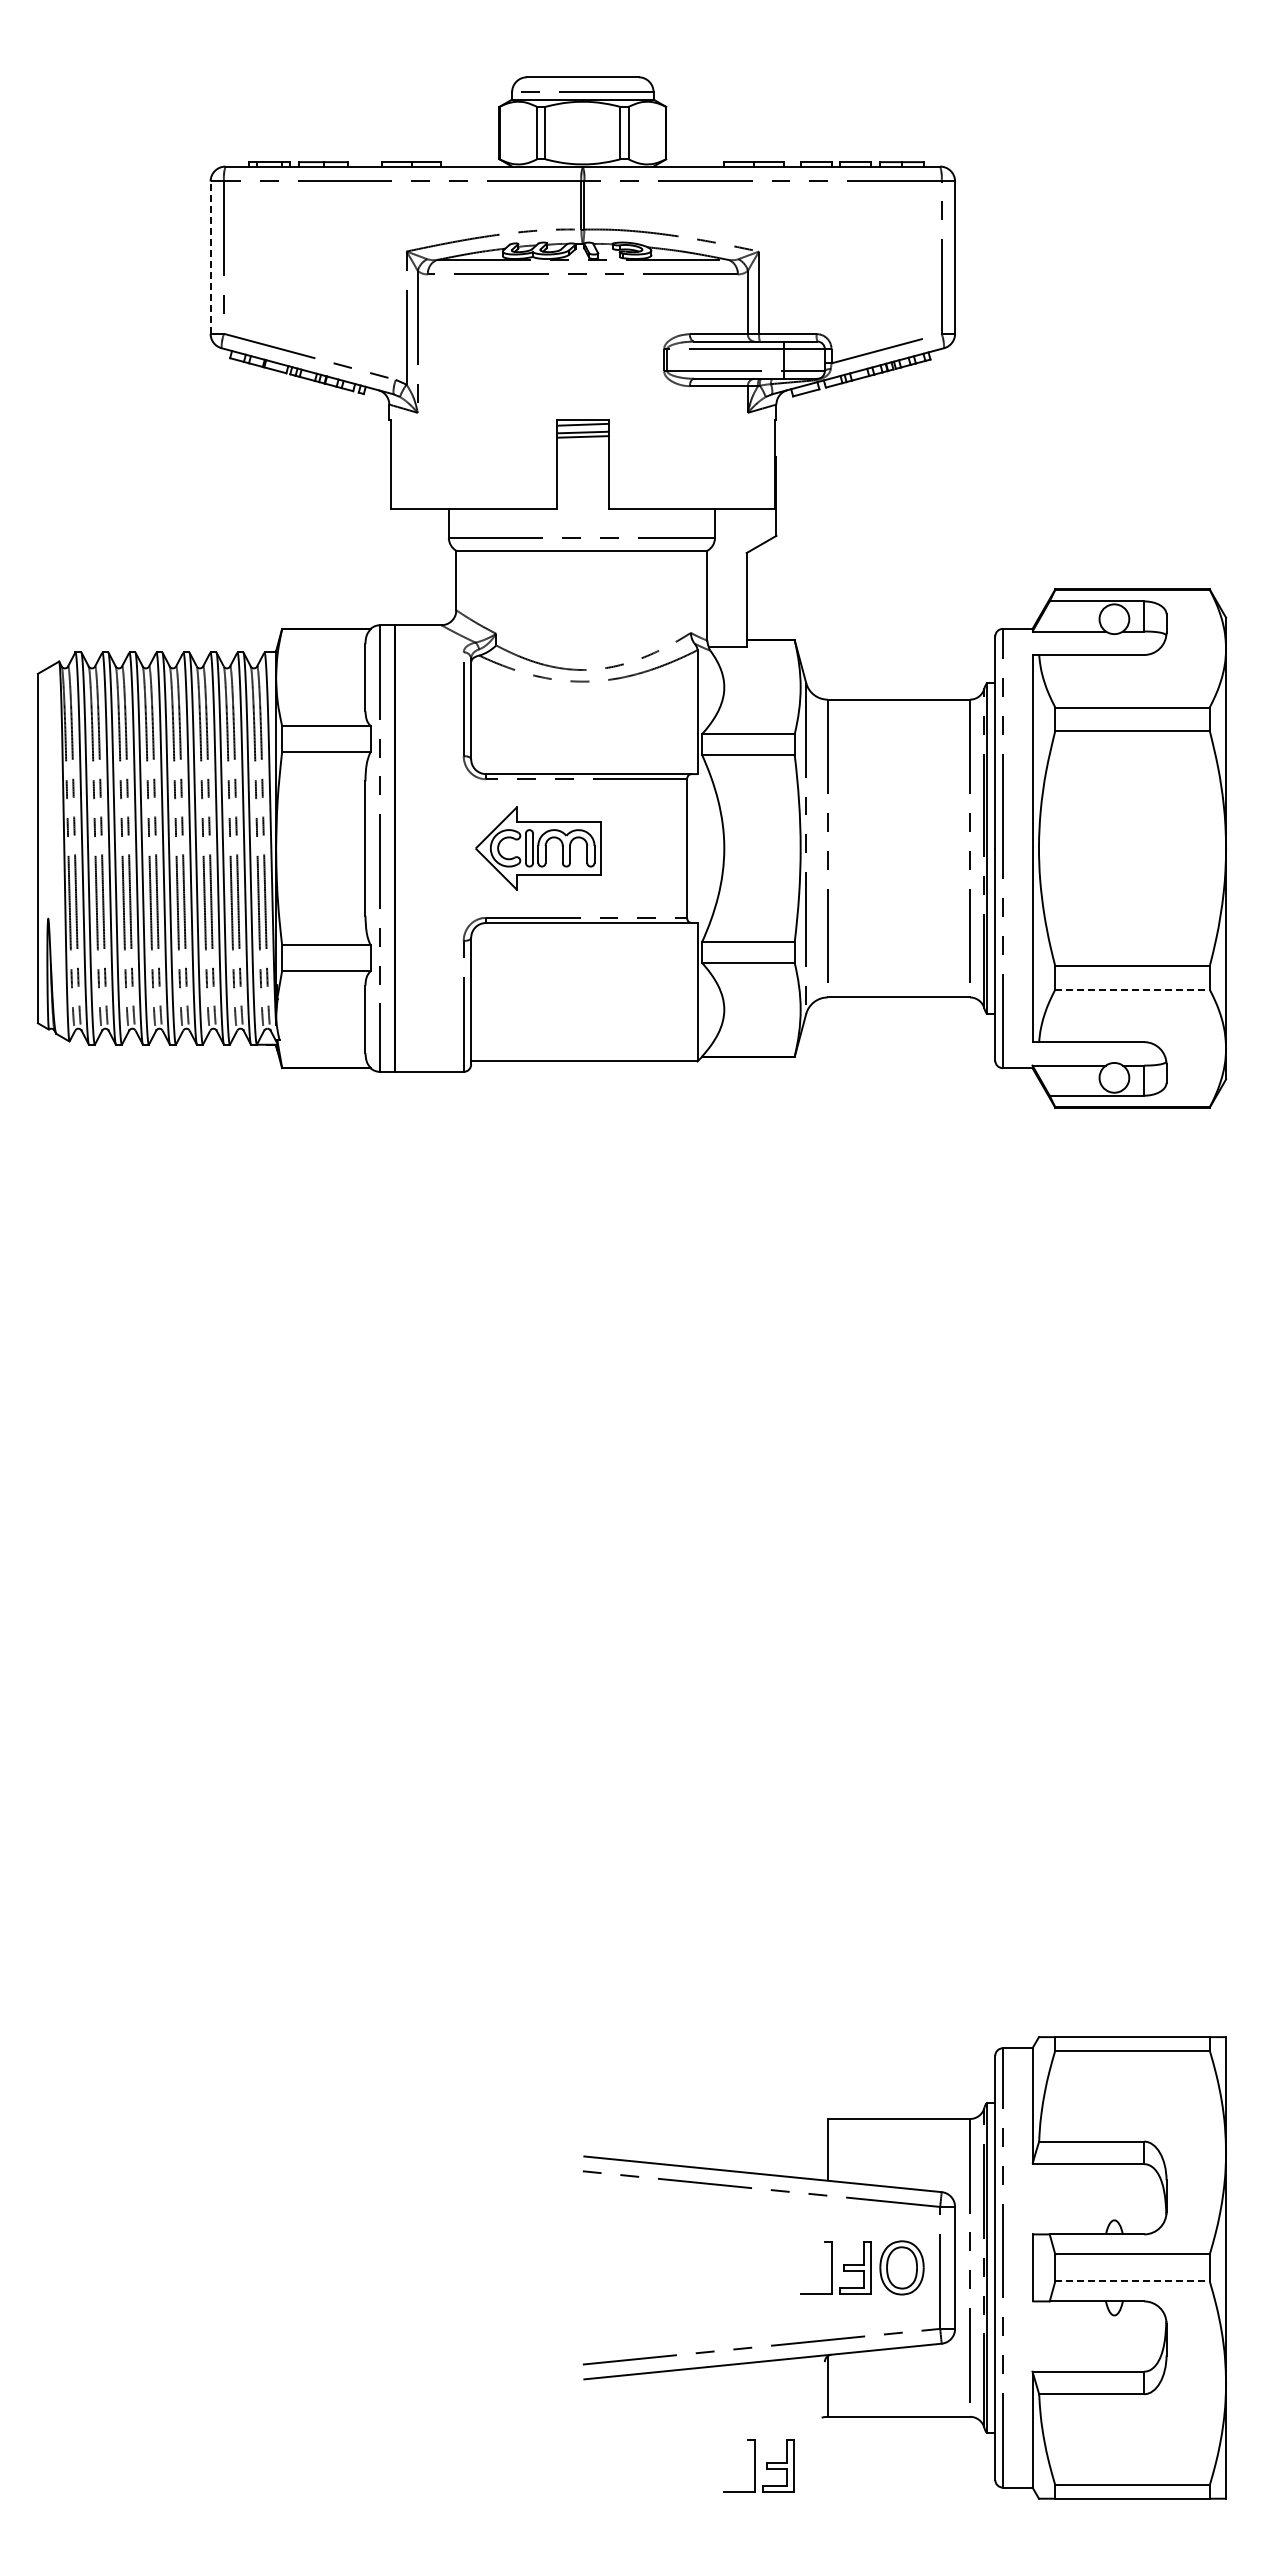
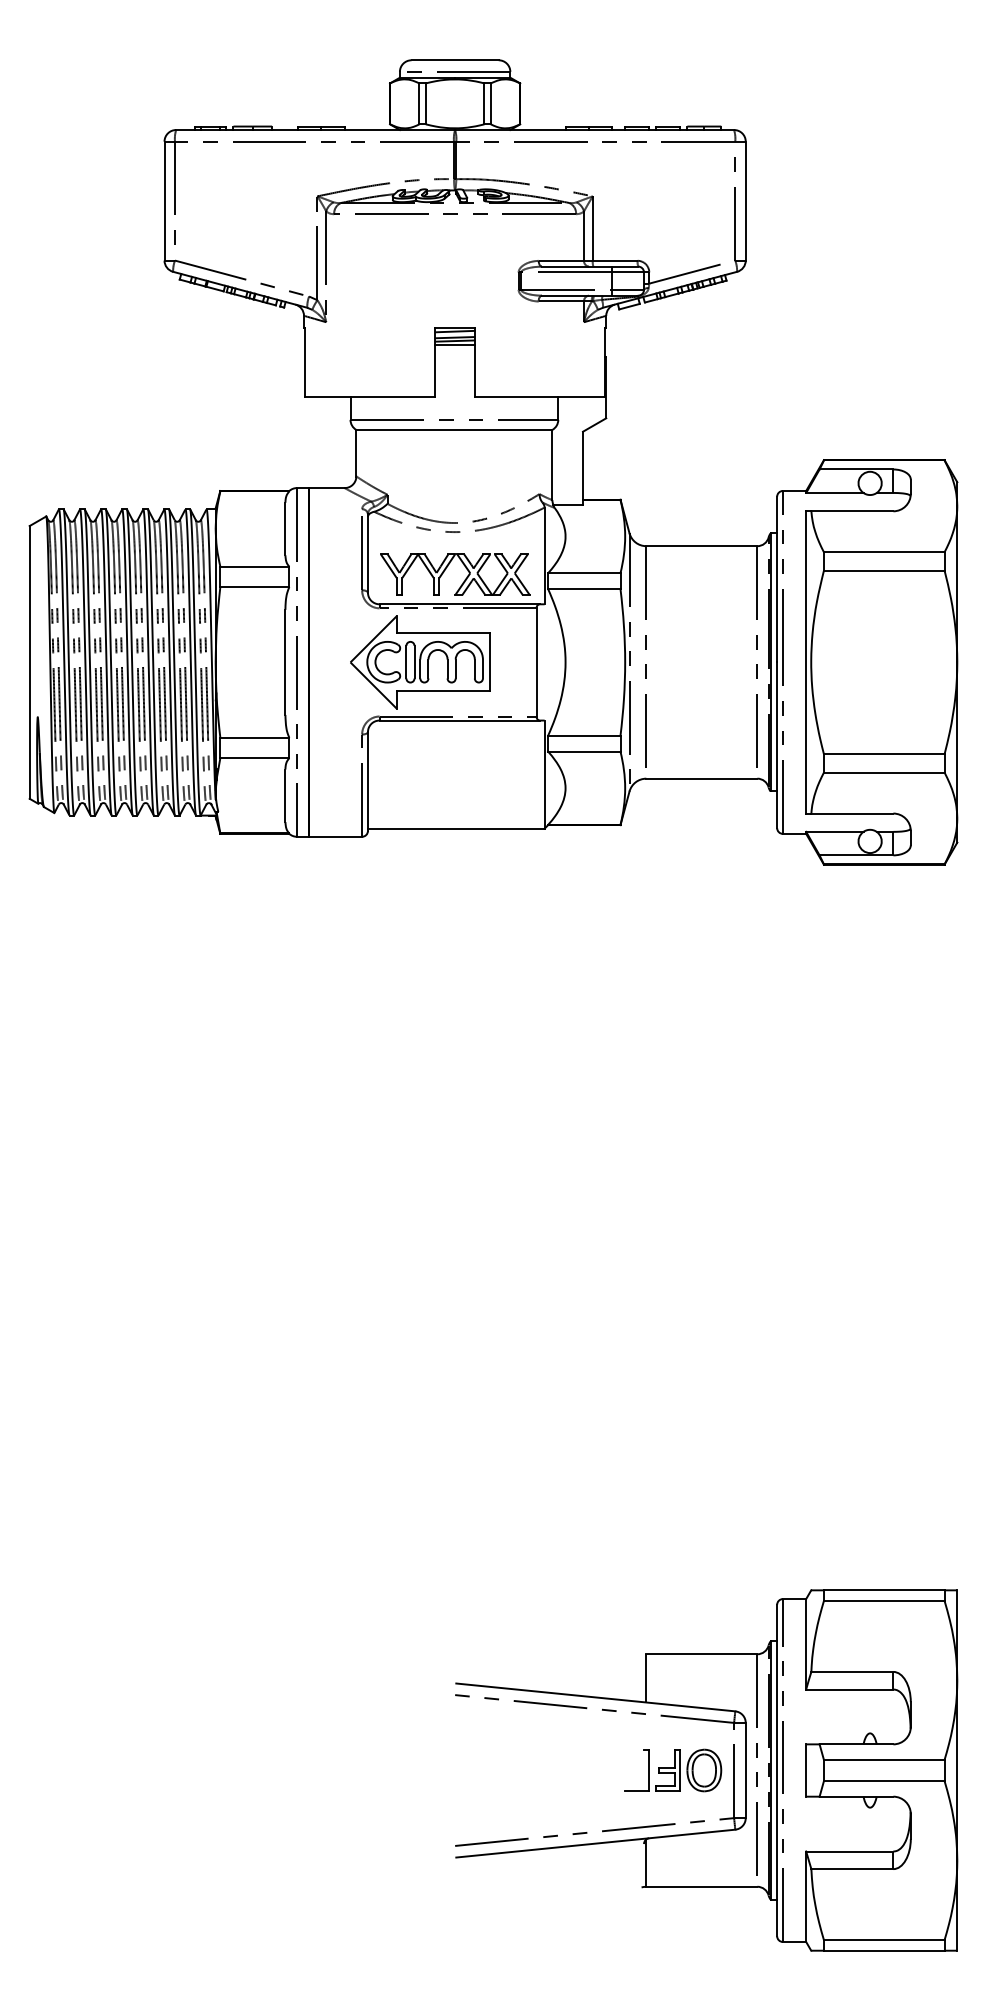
line: (210, 257) -> (164, 200), dashed -> solid
line: (582, 442) -> (454, 345), added
part: (571, 729) -> (446, 569), added
part: (538, 848) -> (420, 662), size x1.43
line: (1133, 989) -> (885, 772), dashed -> solid
line: (1133, 2281) -> (885, 1781), dashed -> solid
part: (758, 2465) -> (592, 1924), removed

